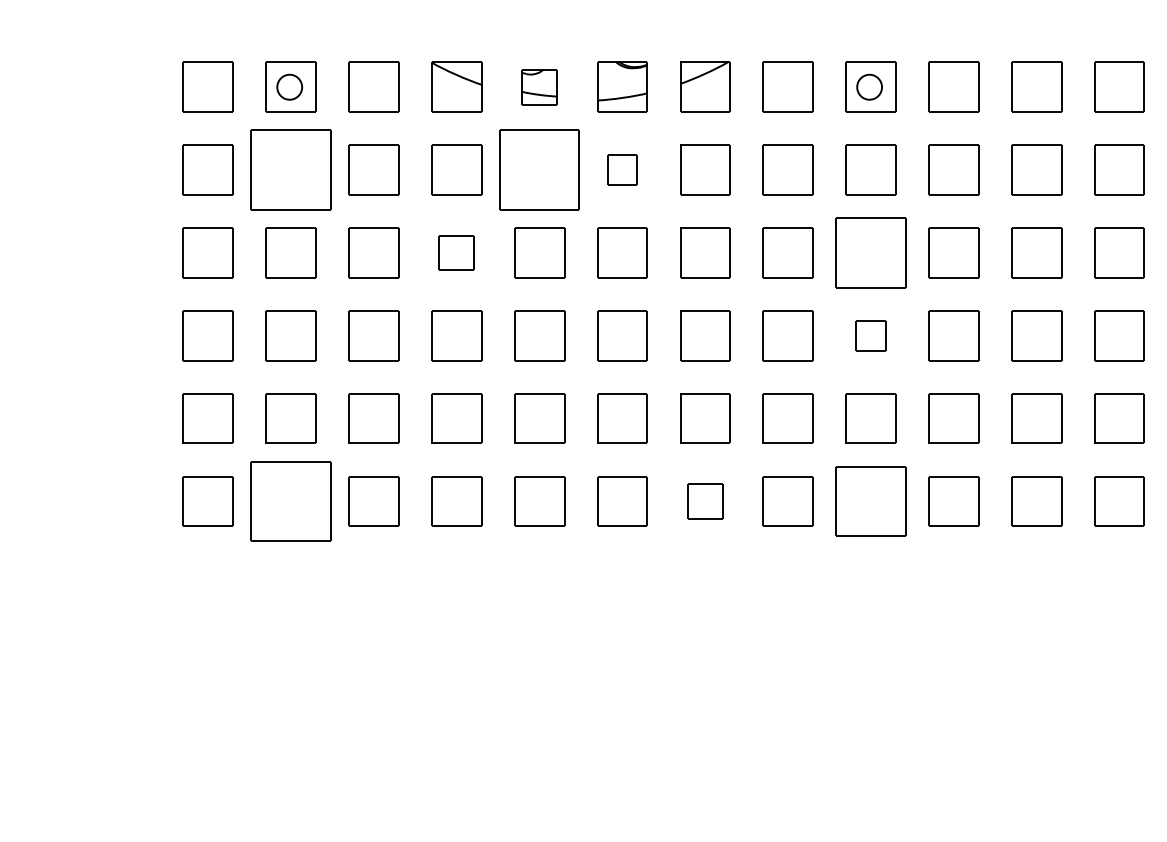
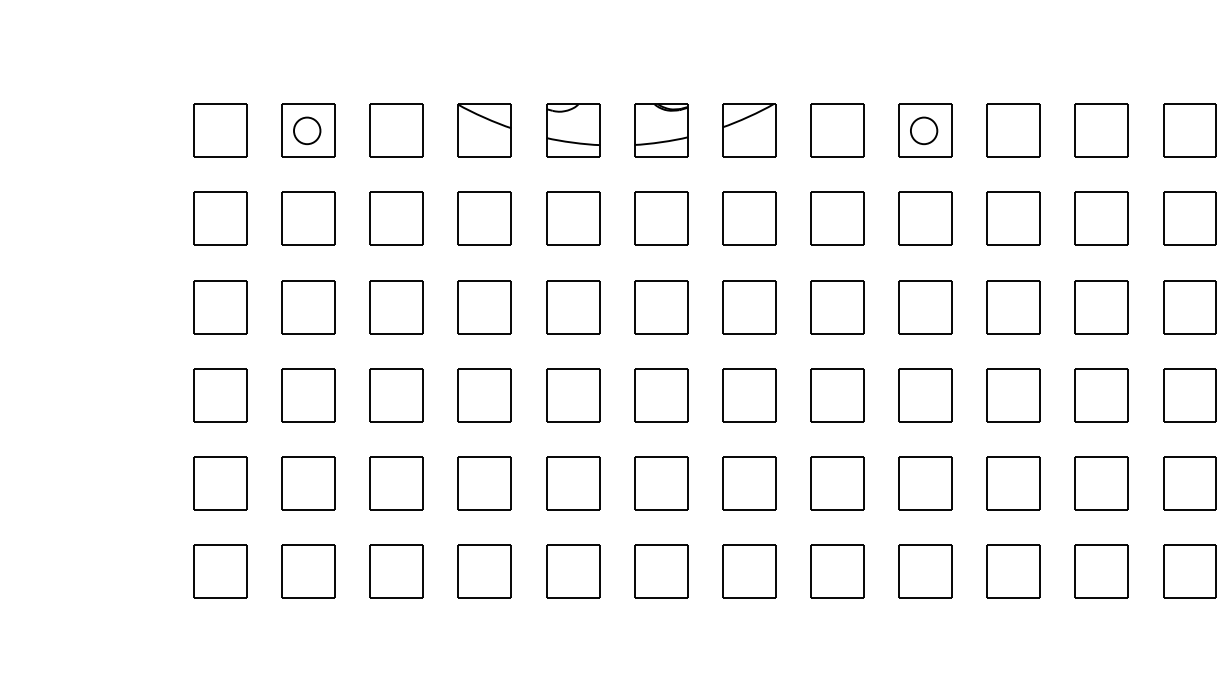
part: (539, 86) -> (572, 130), size x1.43
part: (290, 169) -> (308, 218), size x0.62
part: (539, 169) -> (572, 218), size x0.62
part: (622, 169) -> (661, 218), size x1.67
part: (456, 252) -> (484, 306), size x1.43
part: (870, 252) -> (925, 306), size x0.71
part: (870, 335) -> (925, 394), size x1.67
part: (290, 501) -> (308, 571), size x0.62
part: (705, 501) -> (749, 571), size x1.43
part: (870, 501) -> (925, 571), size x0.71

